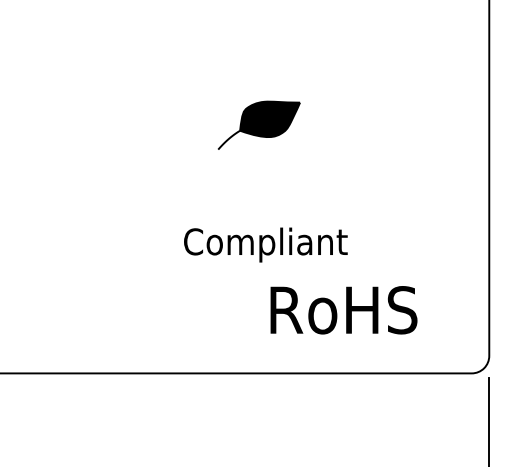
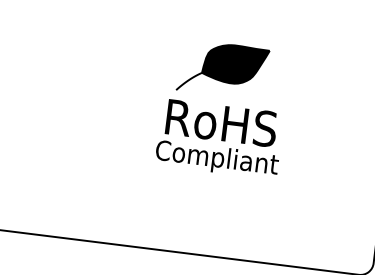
part: (259, 125) -> (223, 69), size x1.43
text: (343, 310) -> (221, 123), moved

